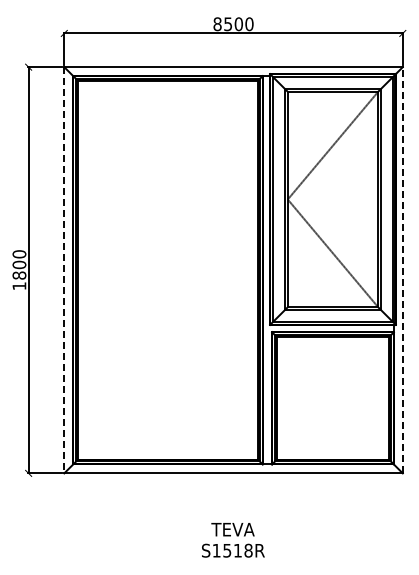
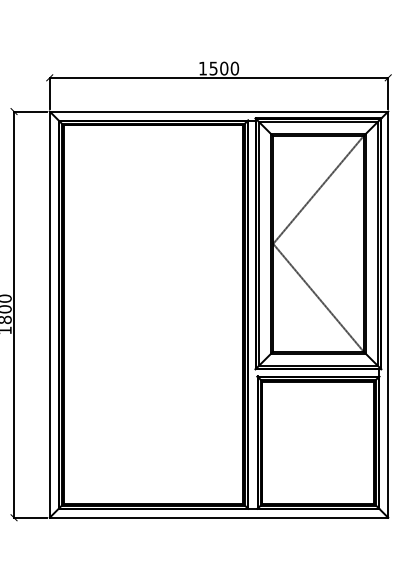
text: (217, 24) -> (202, 68), 8500 -> 1500
line: (402, 269) -> (387, 313), dashed -> solid
line: (64, 270) -> (49, 314), dashed -> solid

